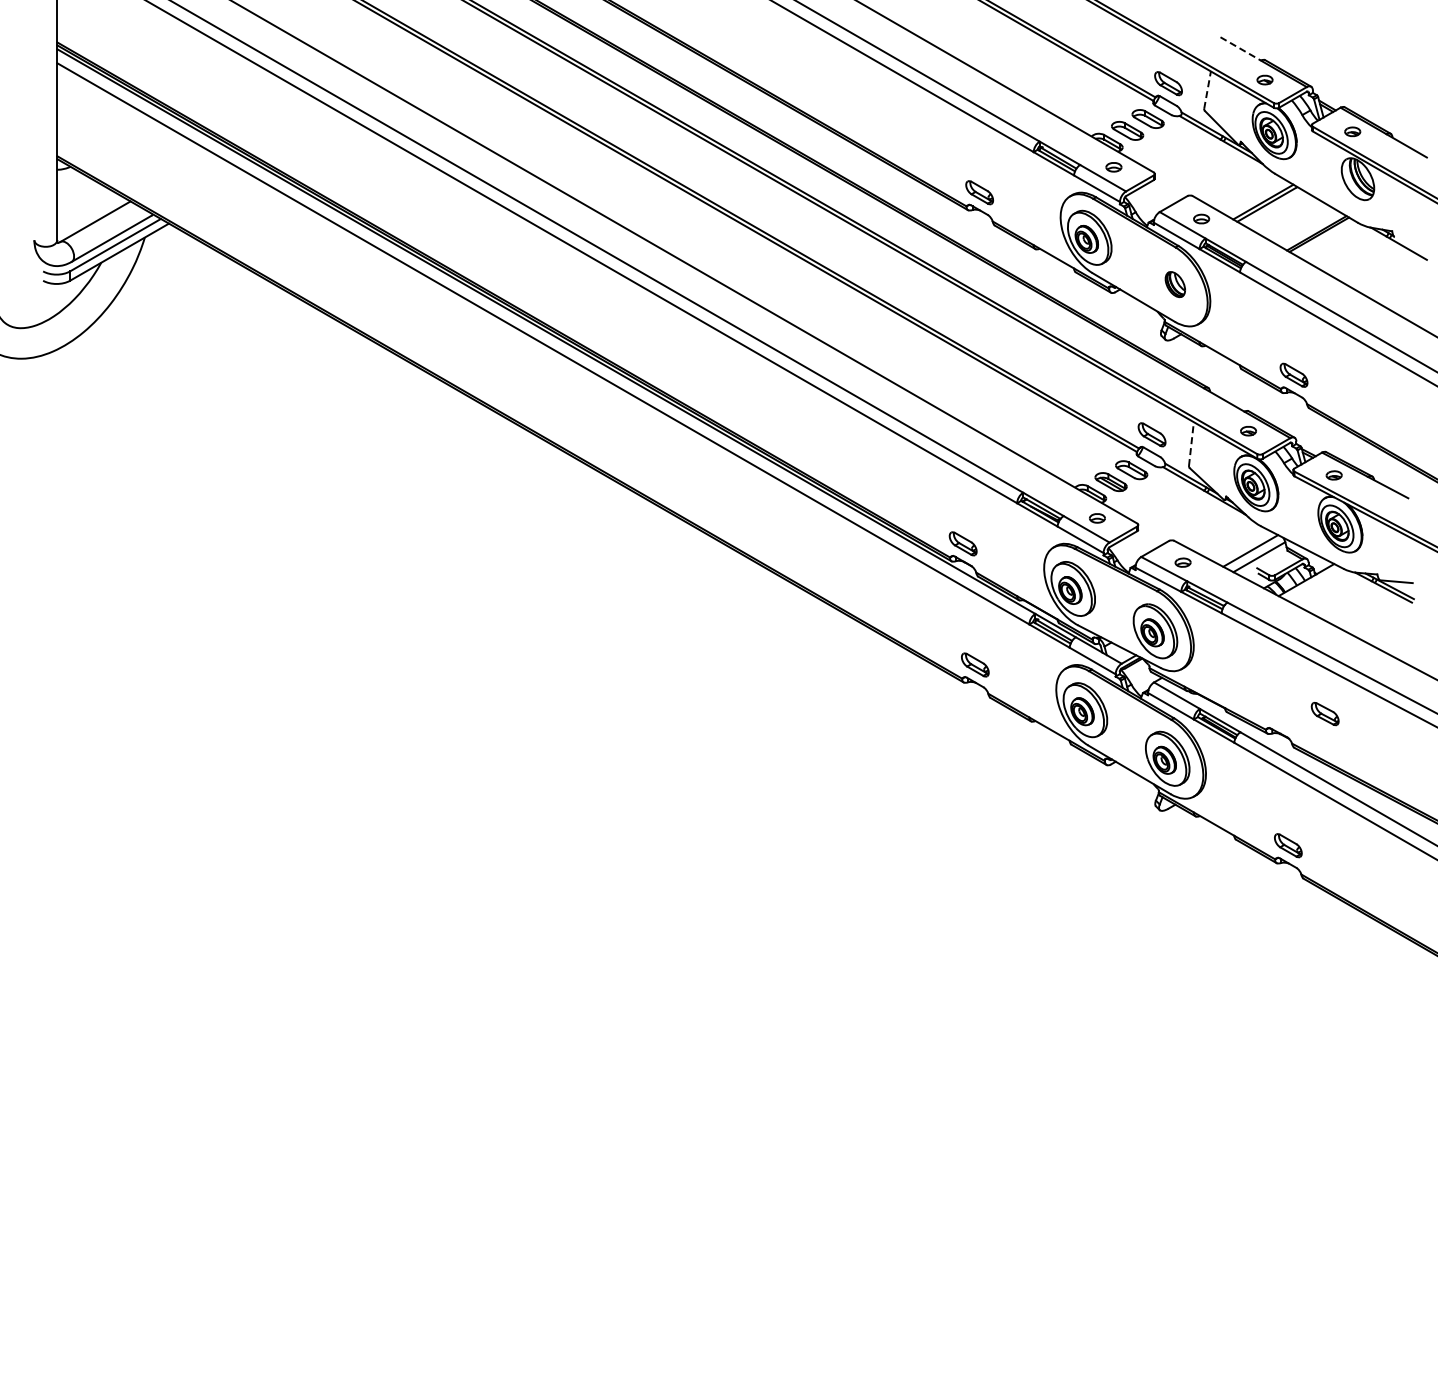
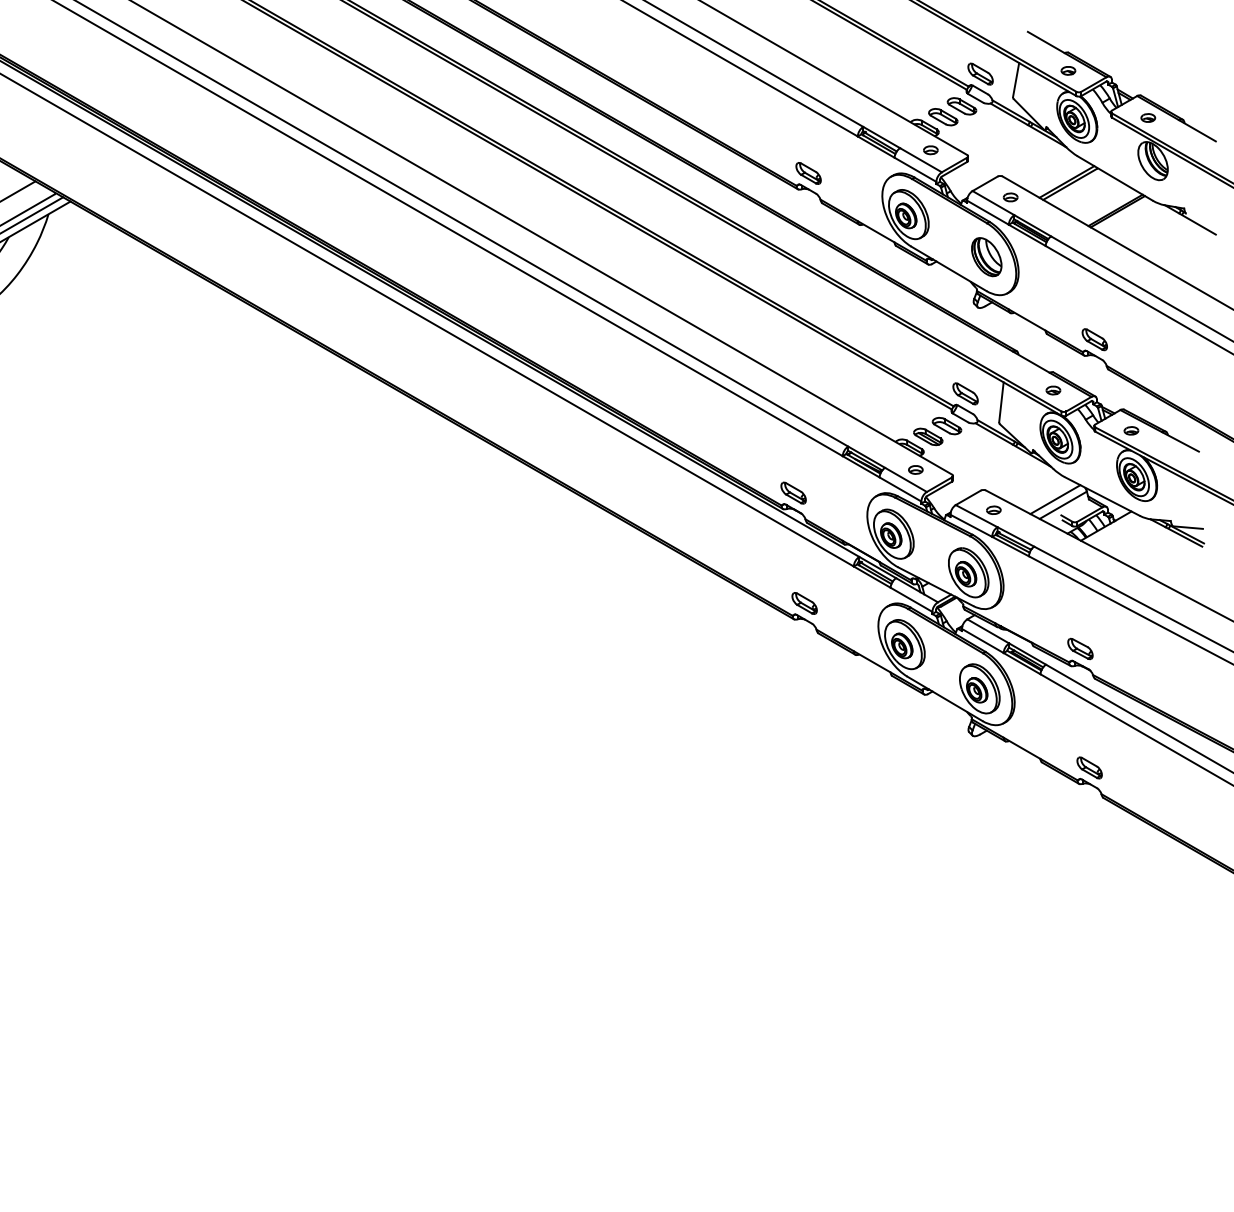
line: (1241, 49) -> (1047, 43), dashed -> solid
line: (1207, 90) -> (1016, 80), dashed -> solid
part: (1175, 284) -> (986, 257), size x1.67
line: (1191, 443) -> (1001, 401), dashed -> solid
part: (1324, 714) -> (1079, 649), moved

